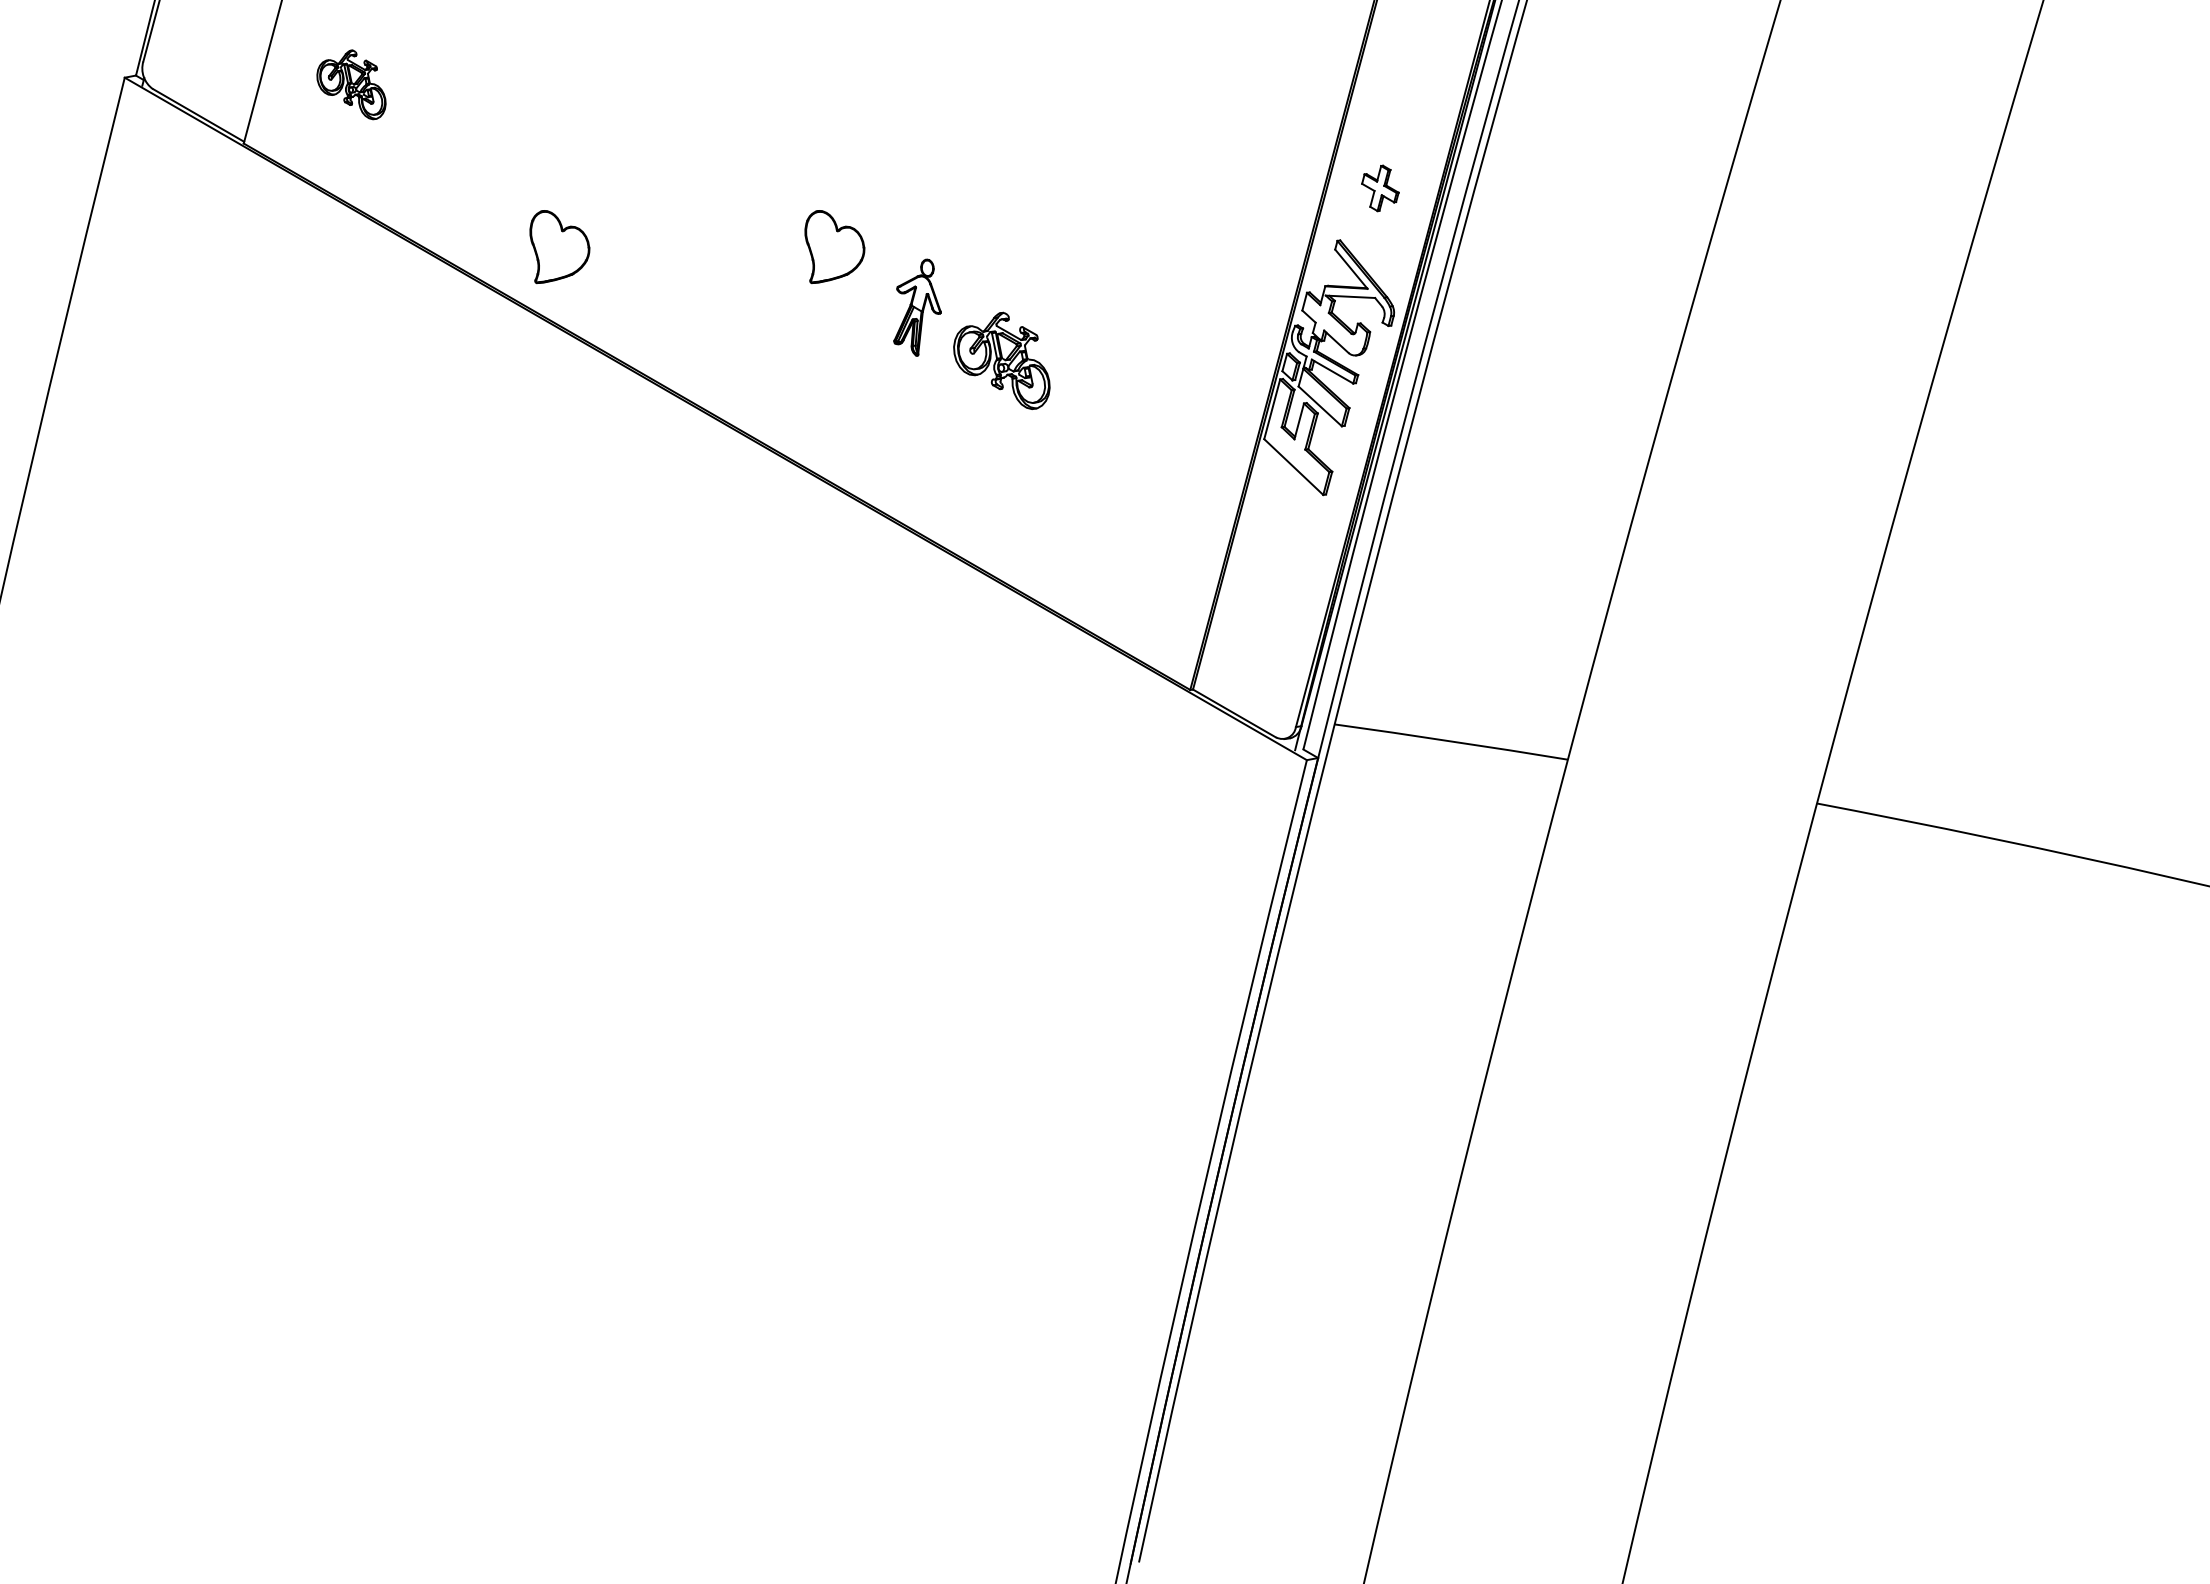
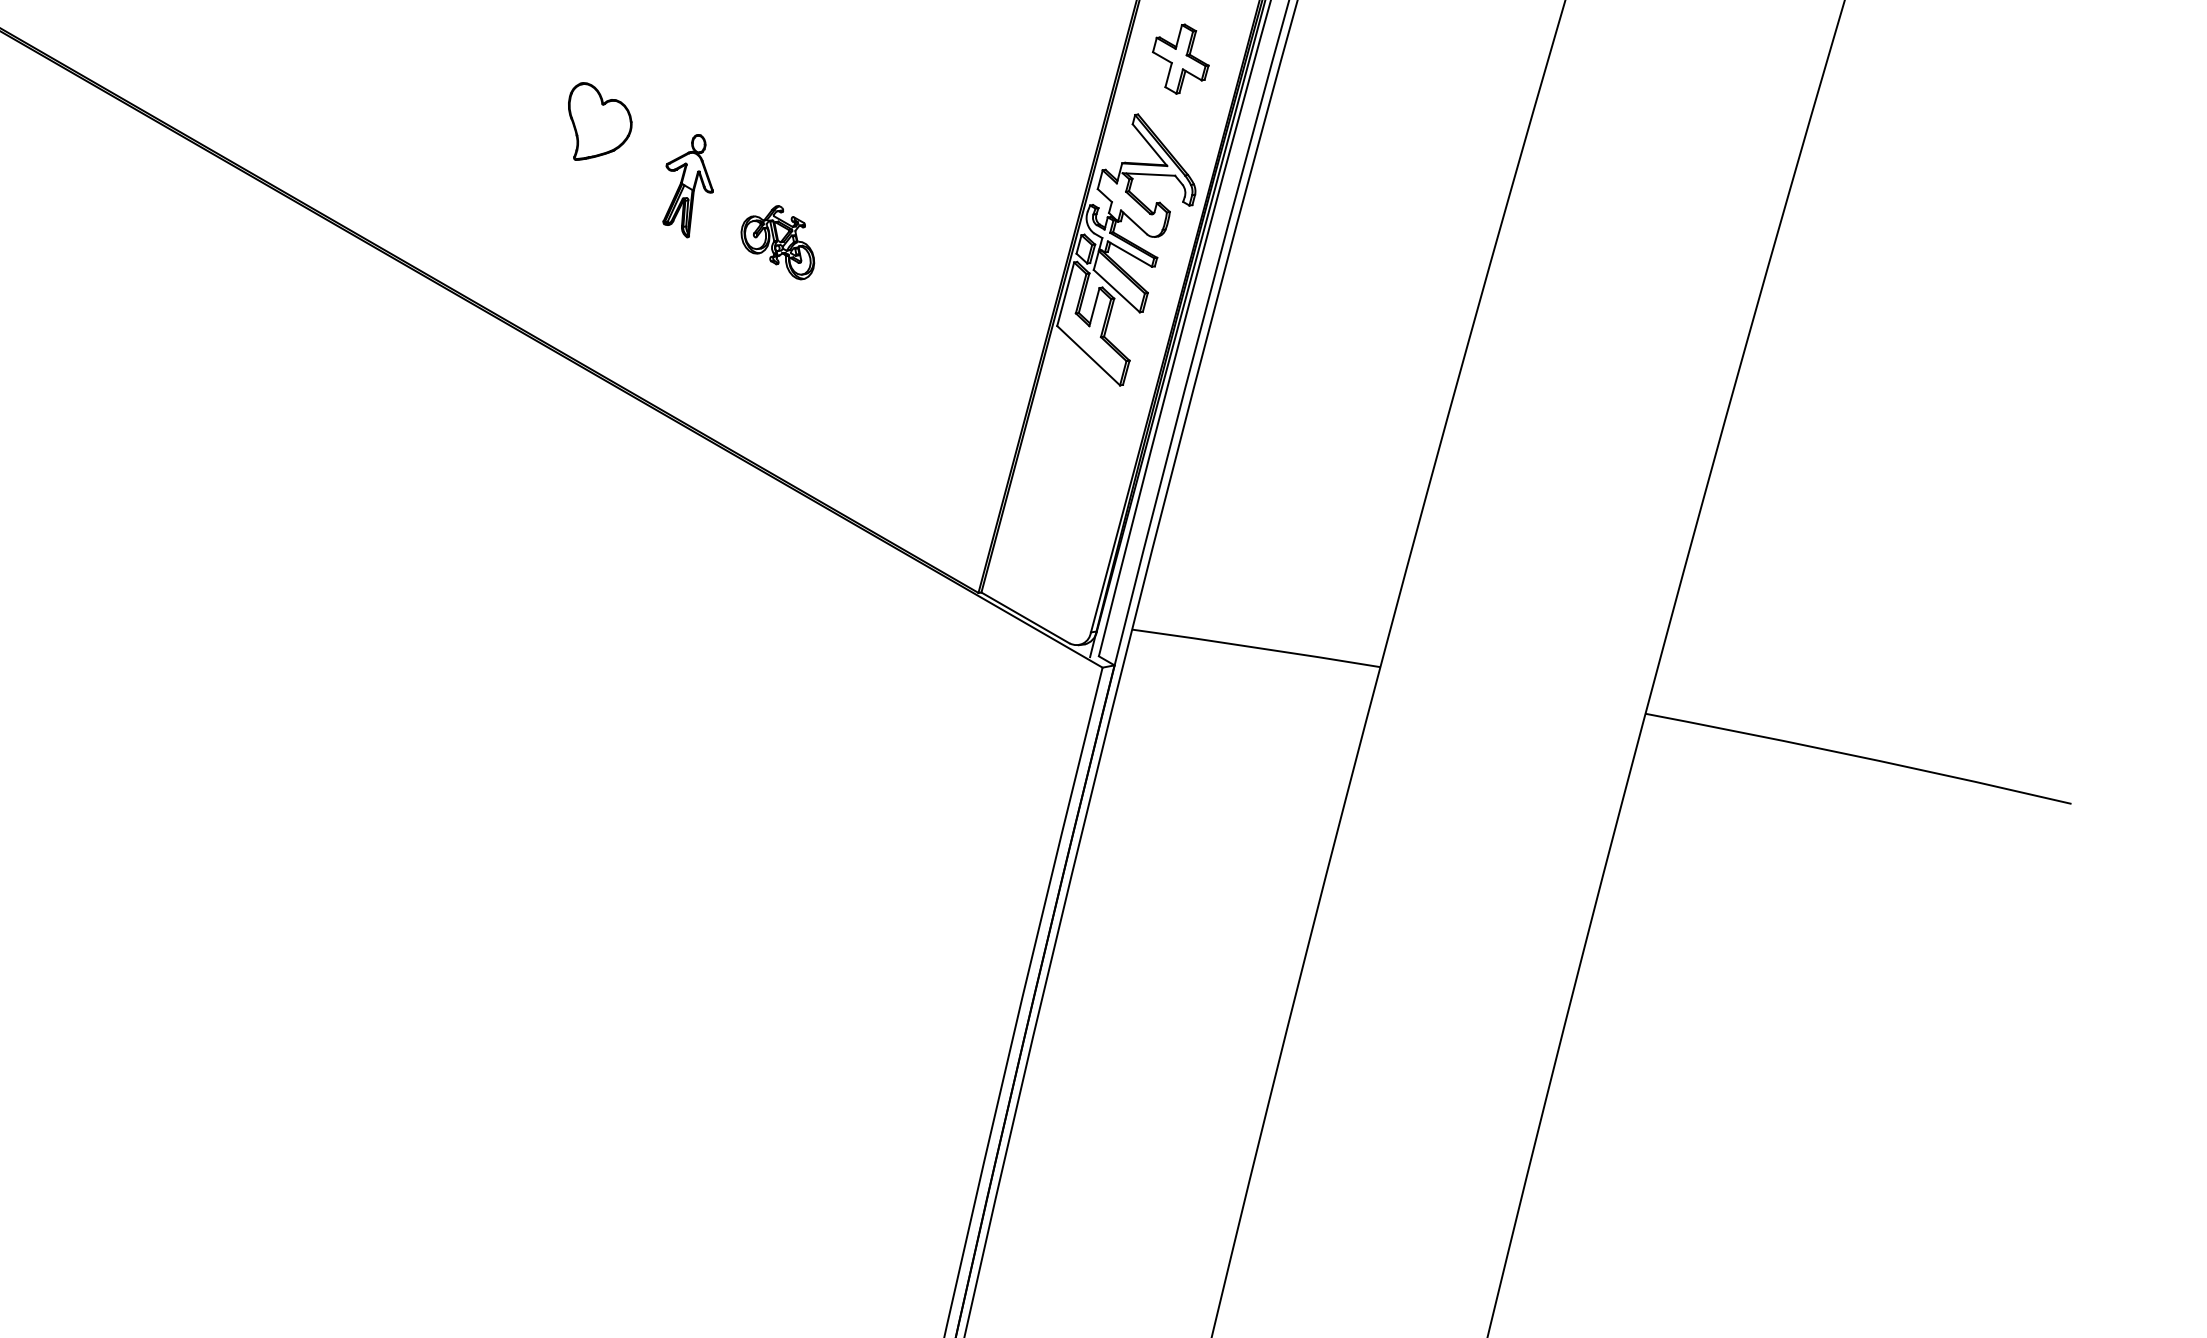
part: (1380, 188) -> (1180, 59), size x1.43
part: (559, 247) -> (307, 122), removed
part: (1001, 360) -> (777, 242), size x0.71

